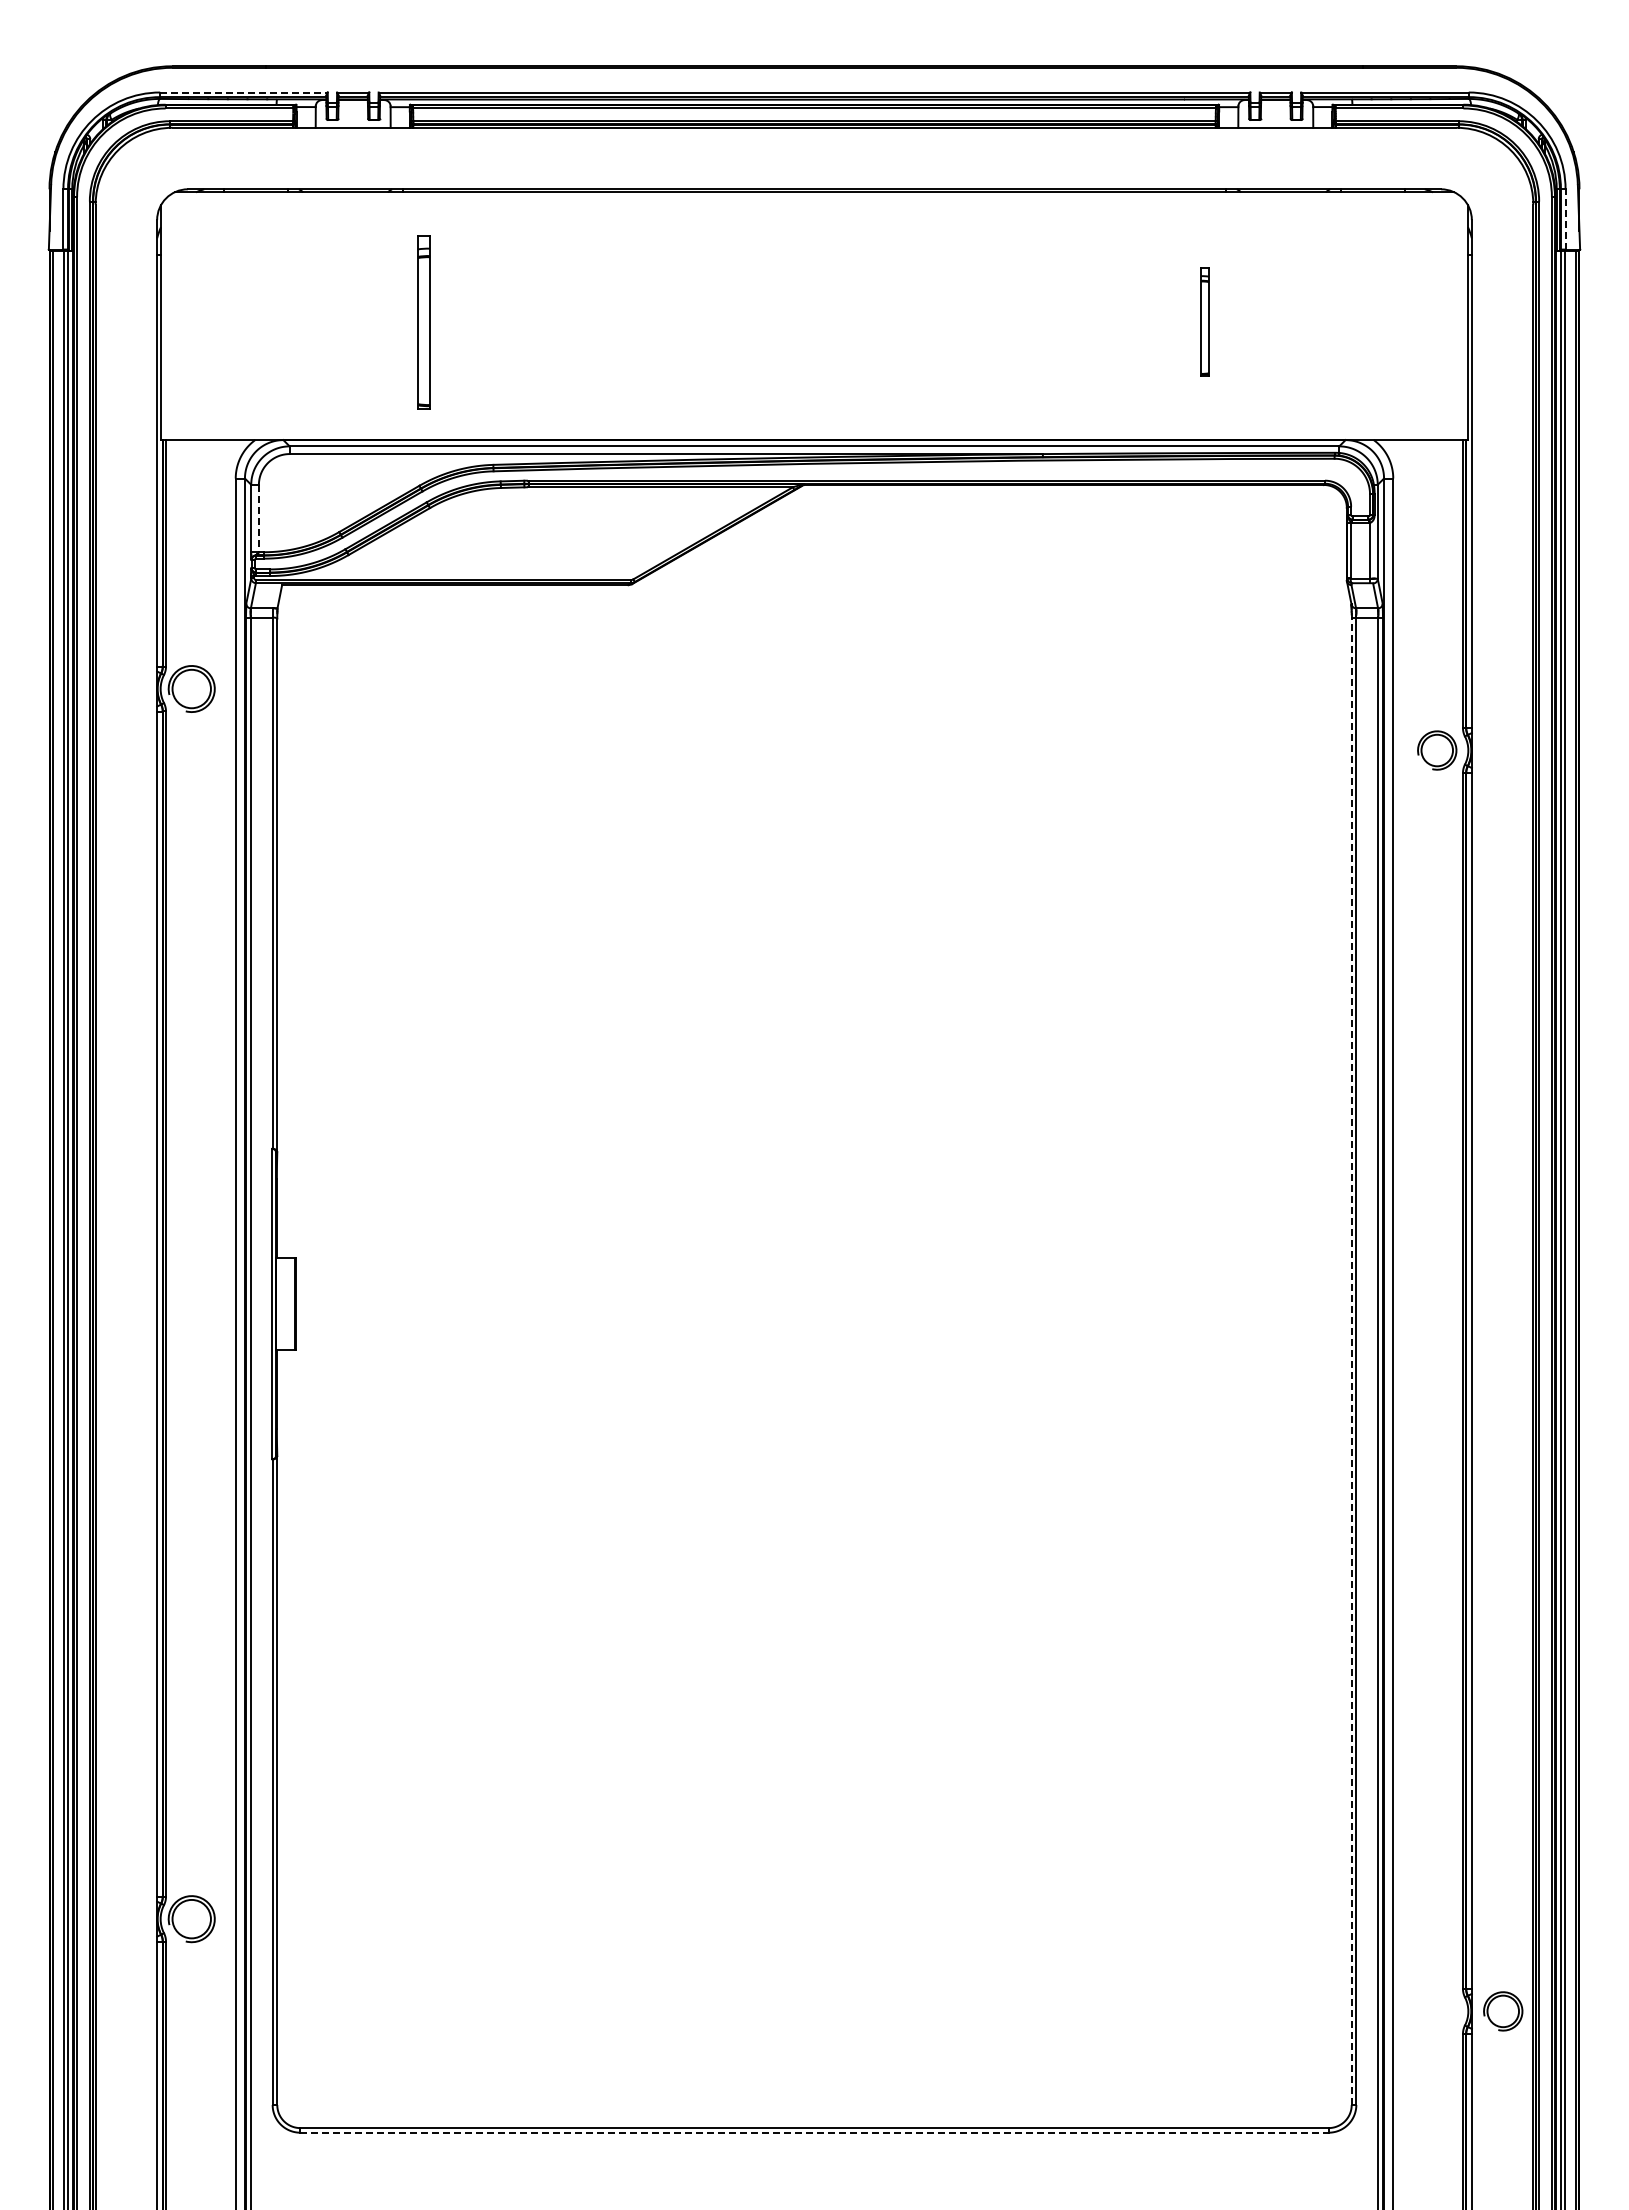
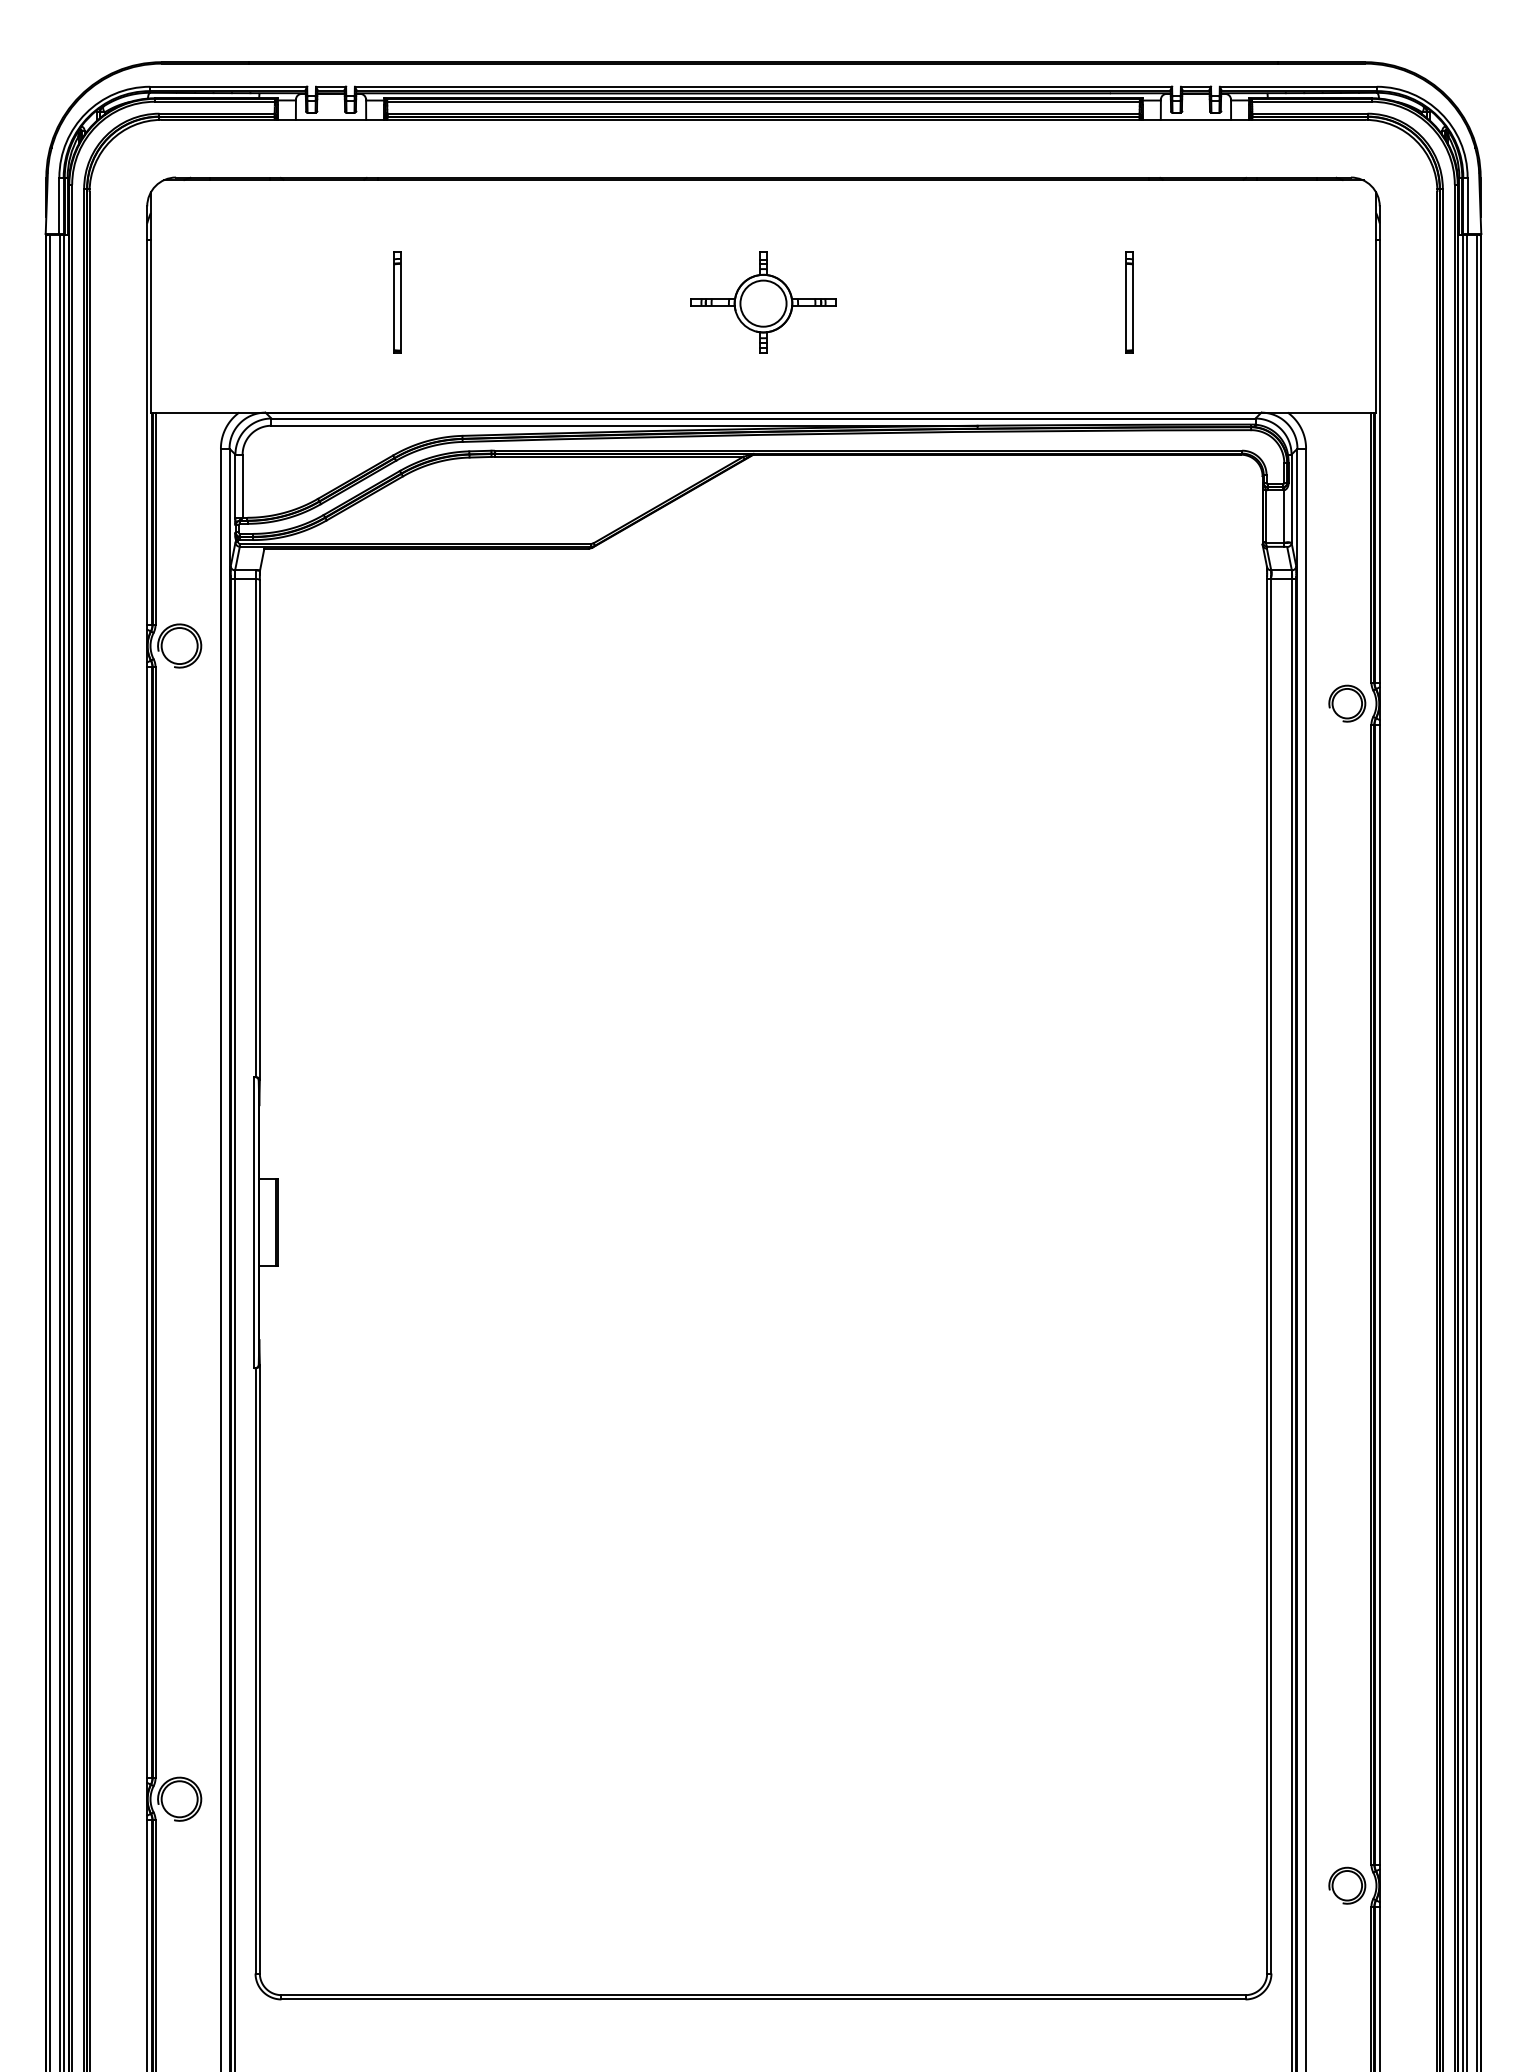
line: (244, 92) -> (229, 86), dashed -> solid
line: (1565, 218) -> (1467, 204), dashed -> solid
part: (423, 321) -> (396, 301), size x0.62
part: (814, 321) -> (763, 301), added
line: (258, 518) -> (242, 486), dashed -> solid
line: (1351, 1361) -> (1266, 1276), dashed -> solid
part: (1503, 2011) -> (1347, 1885), moved
line: (815, 2132) -> (764, 1999), dashed -> solid

